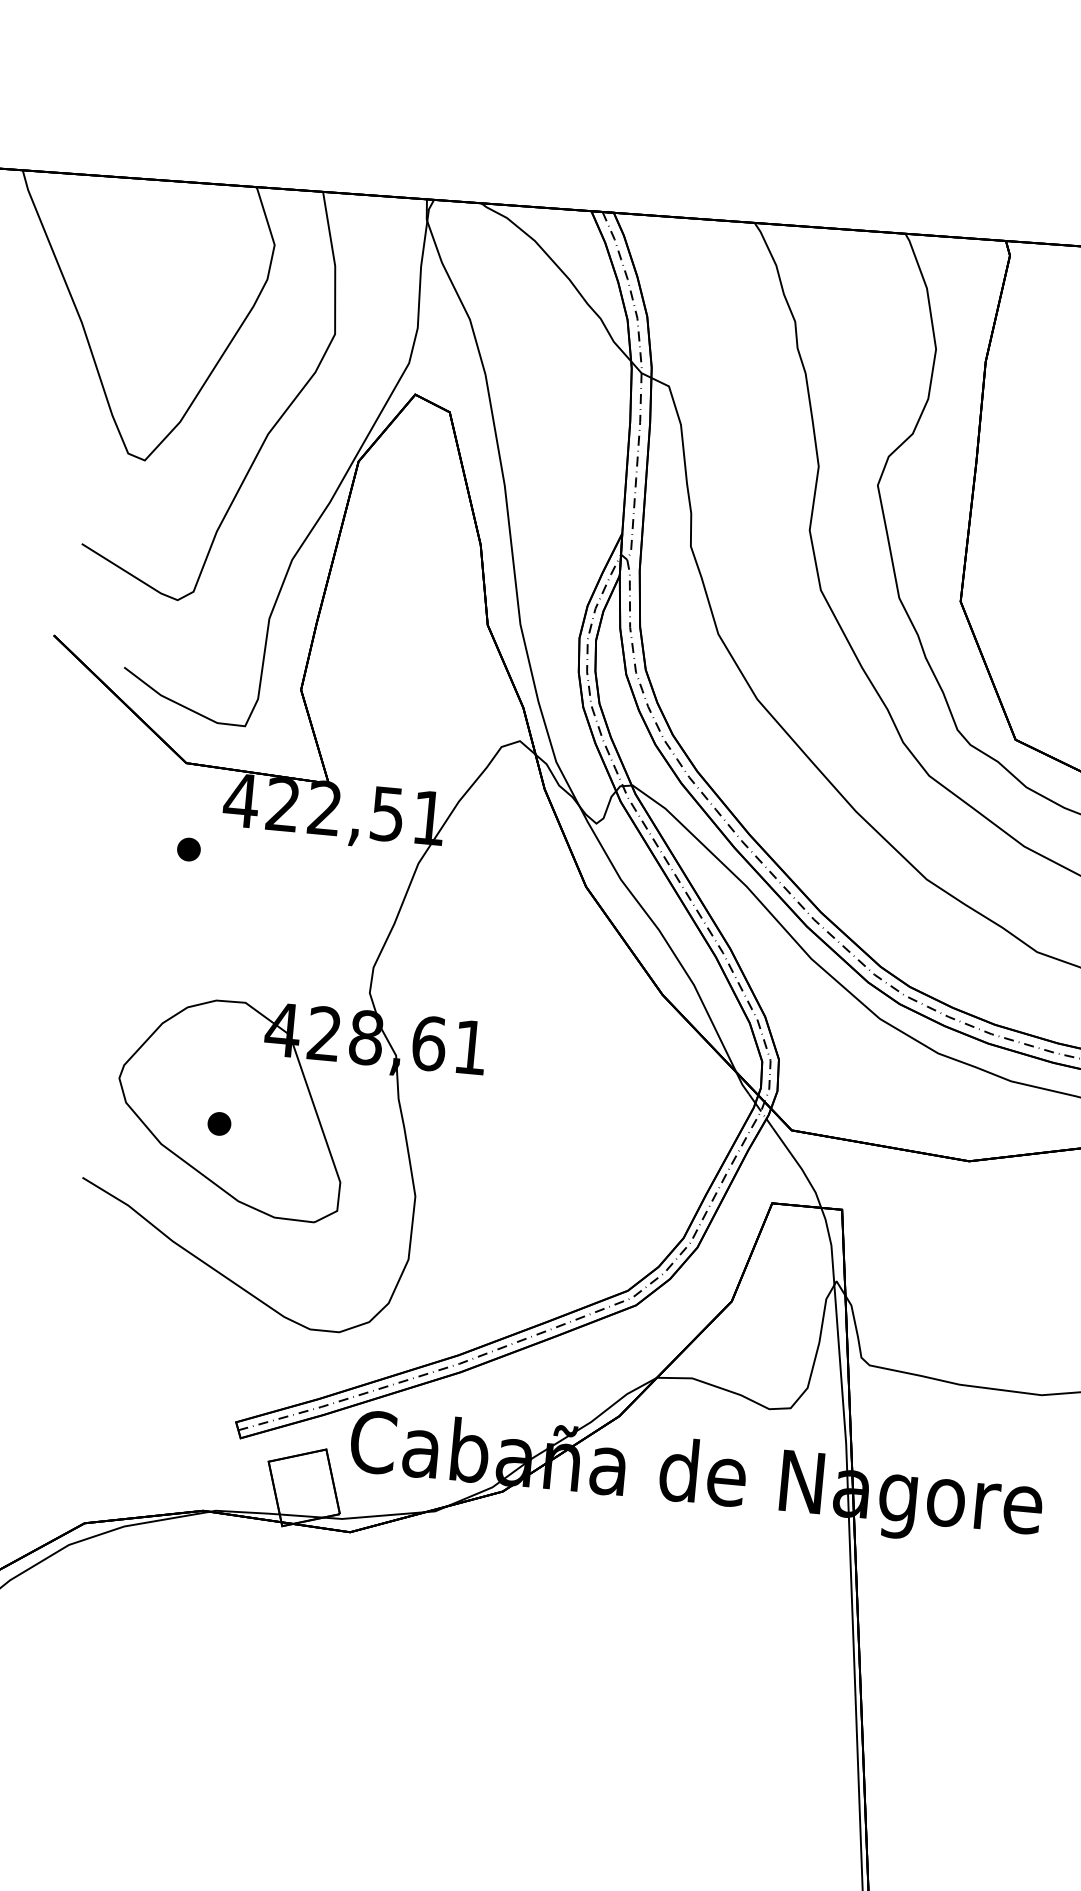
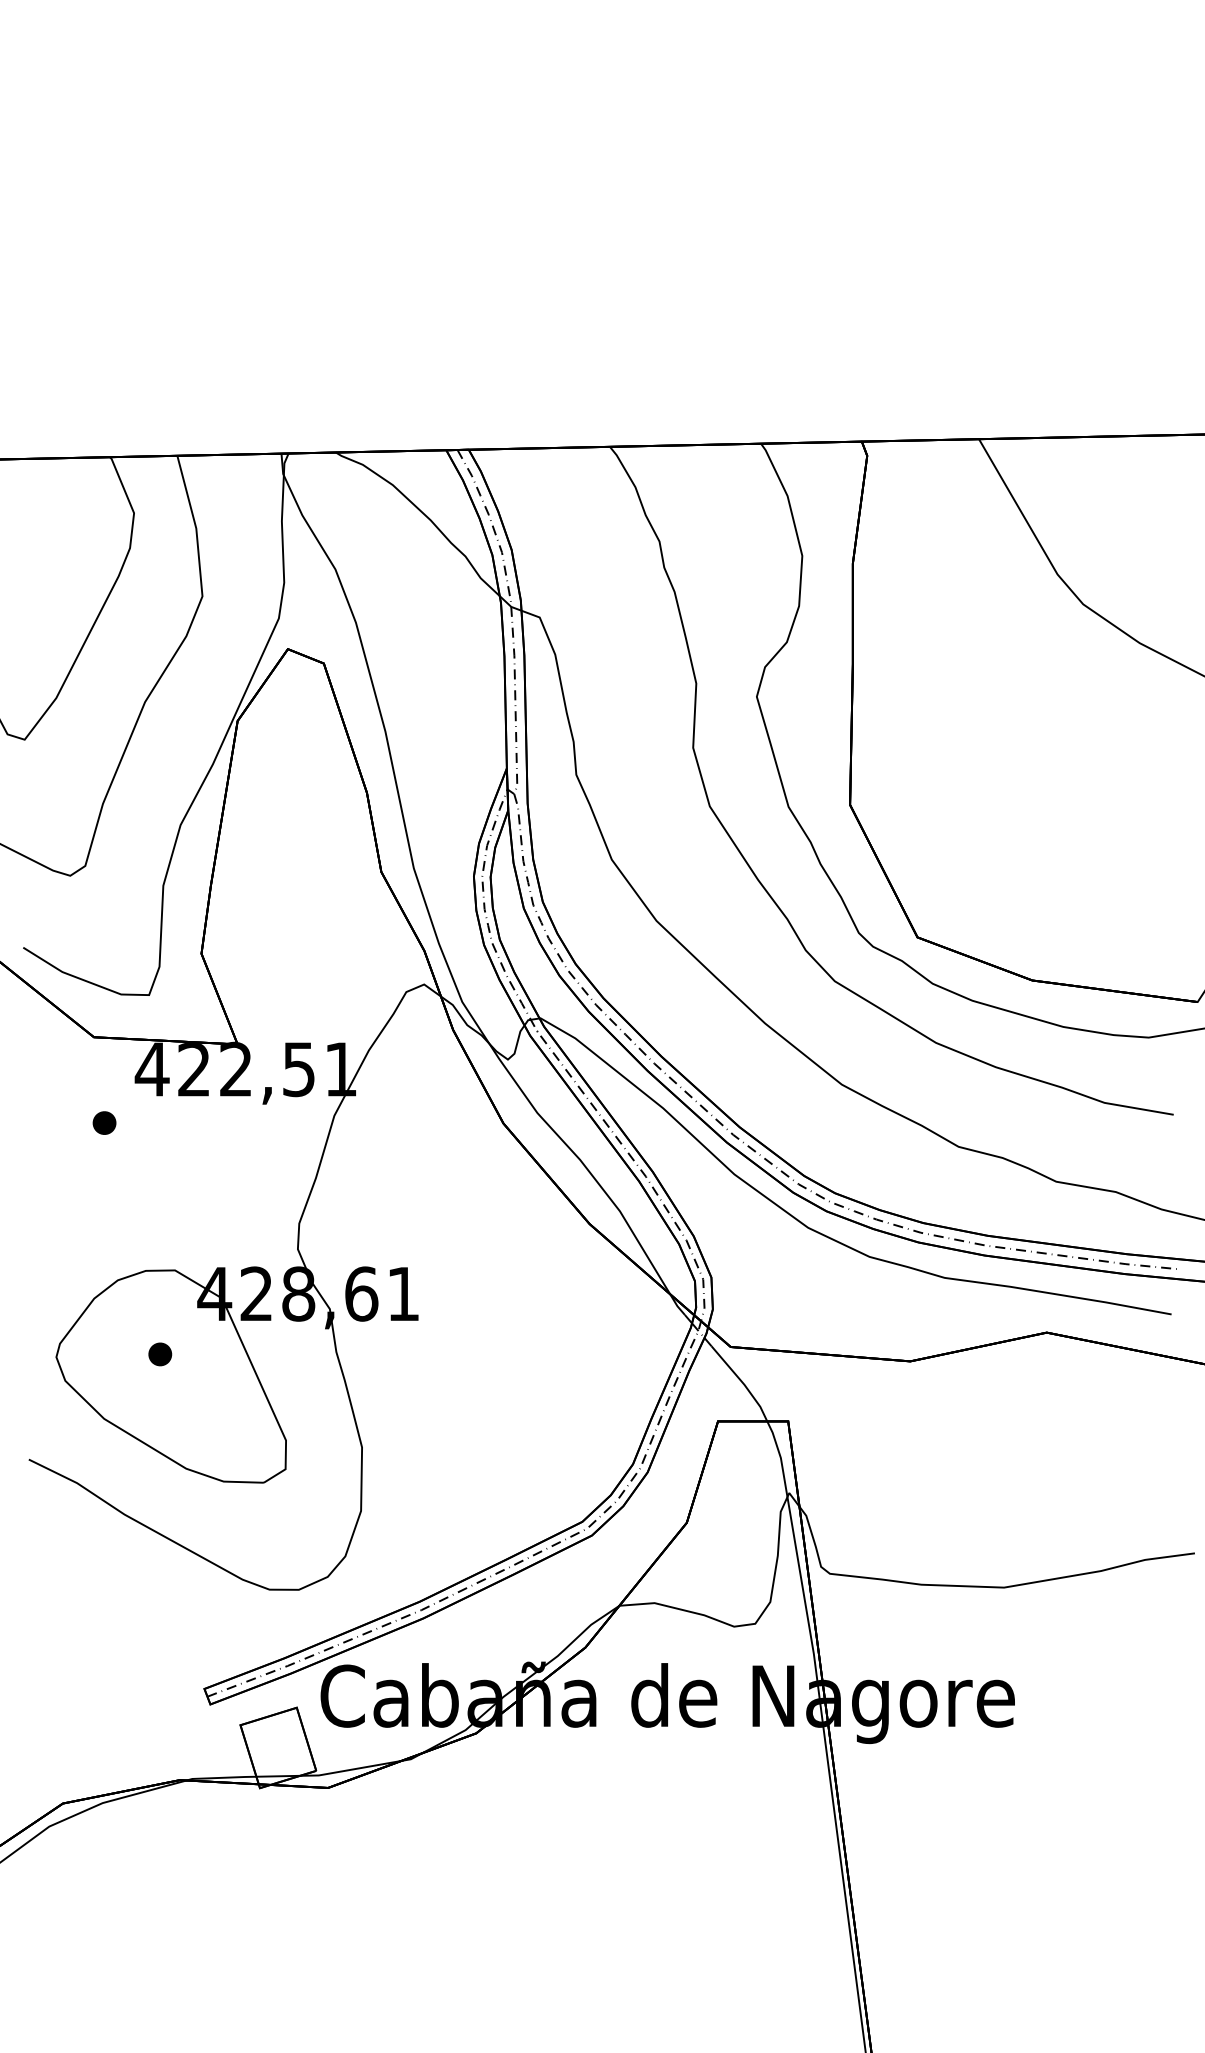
part: (219, 1124) -> (160, 1354), moved

